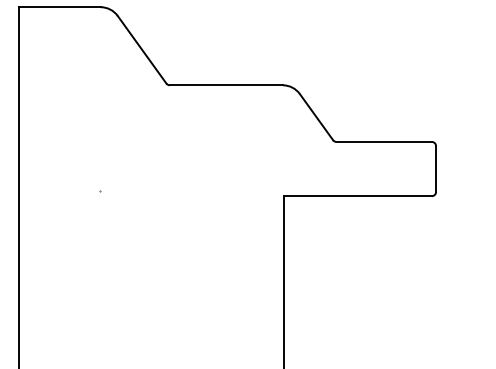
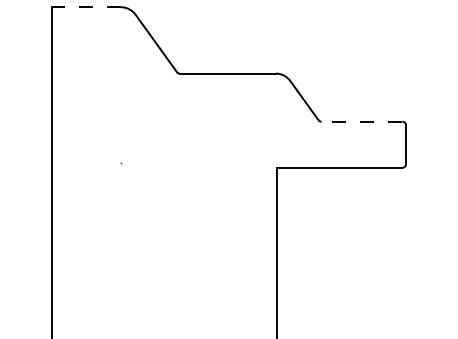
line: (59, 7) -> (86, 7), solid -> dashed
line: (383, 141) -> (361, 121), solid -> dashed

